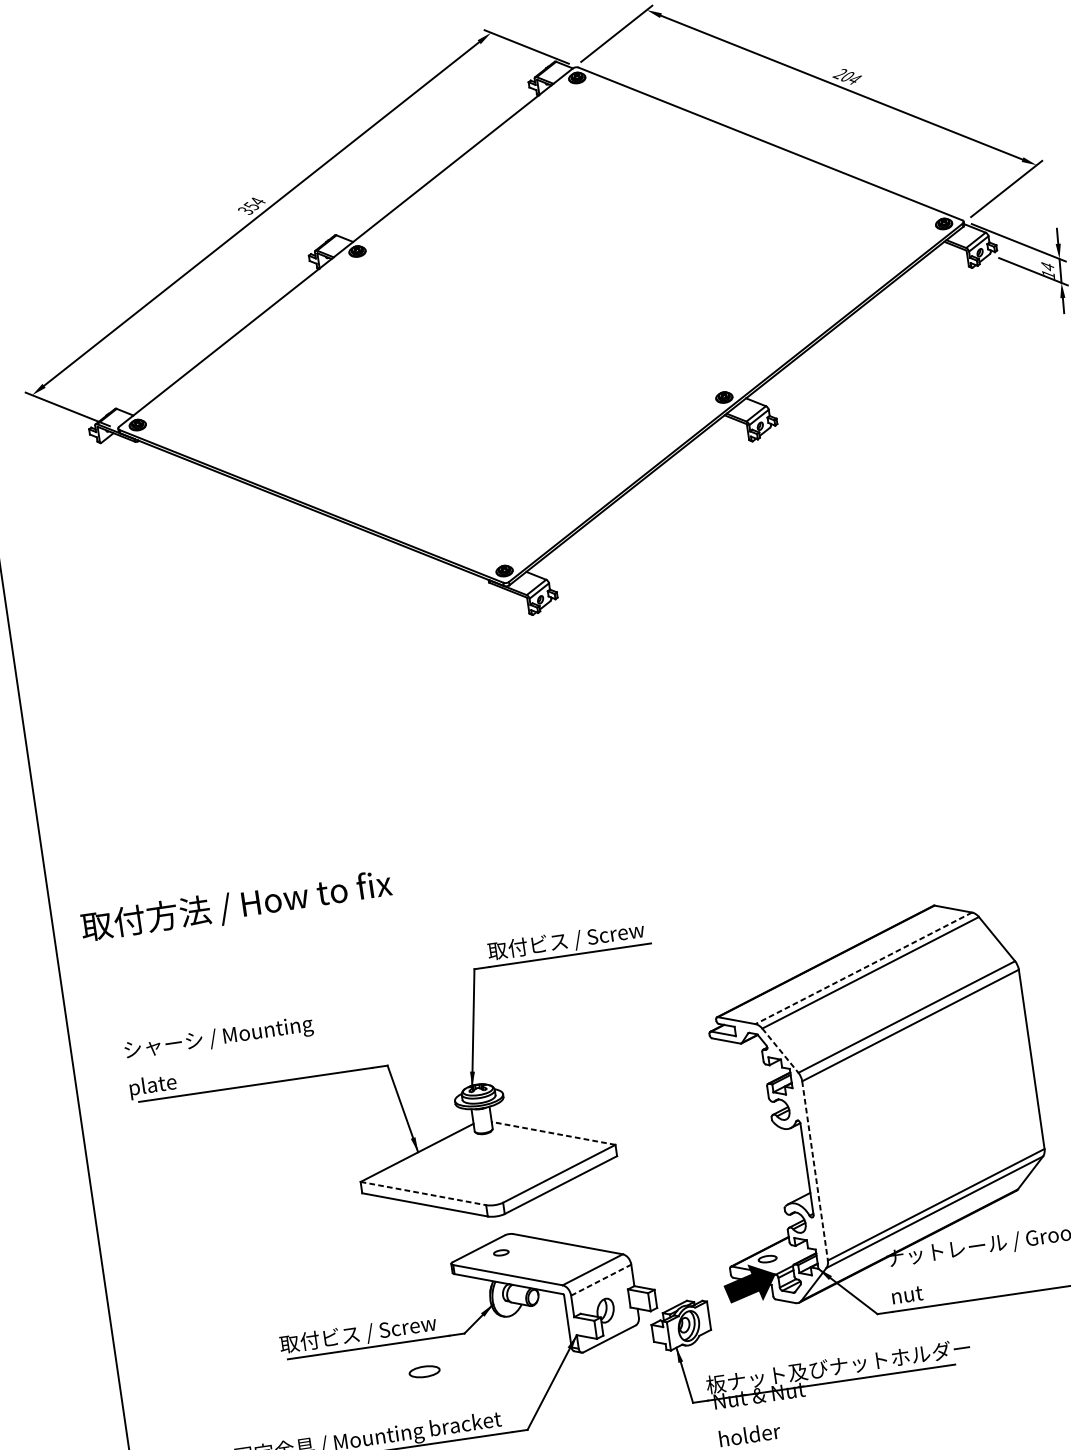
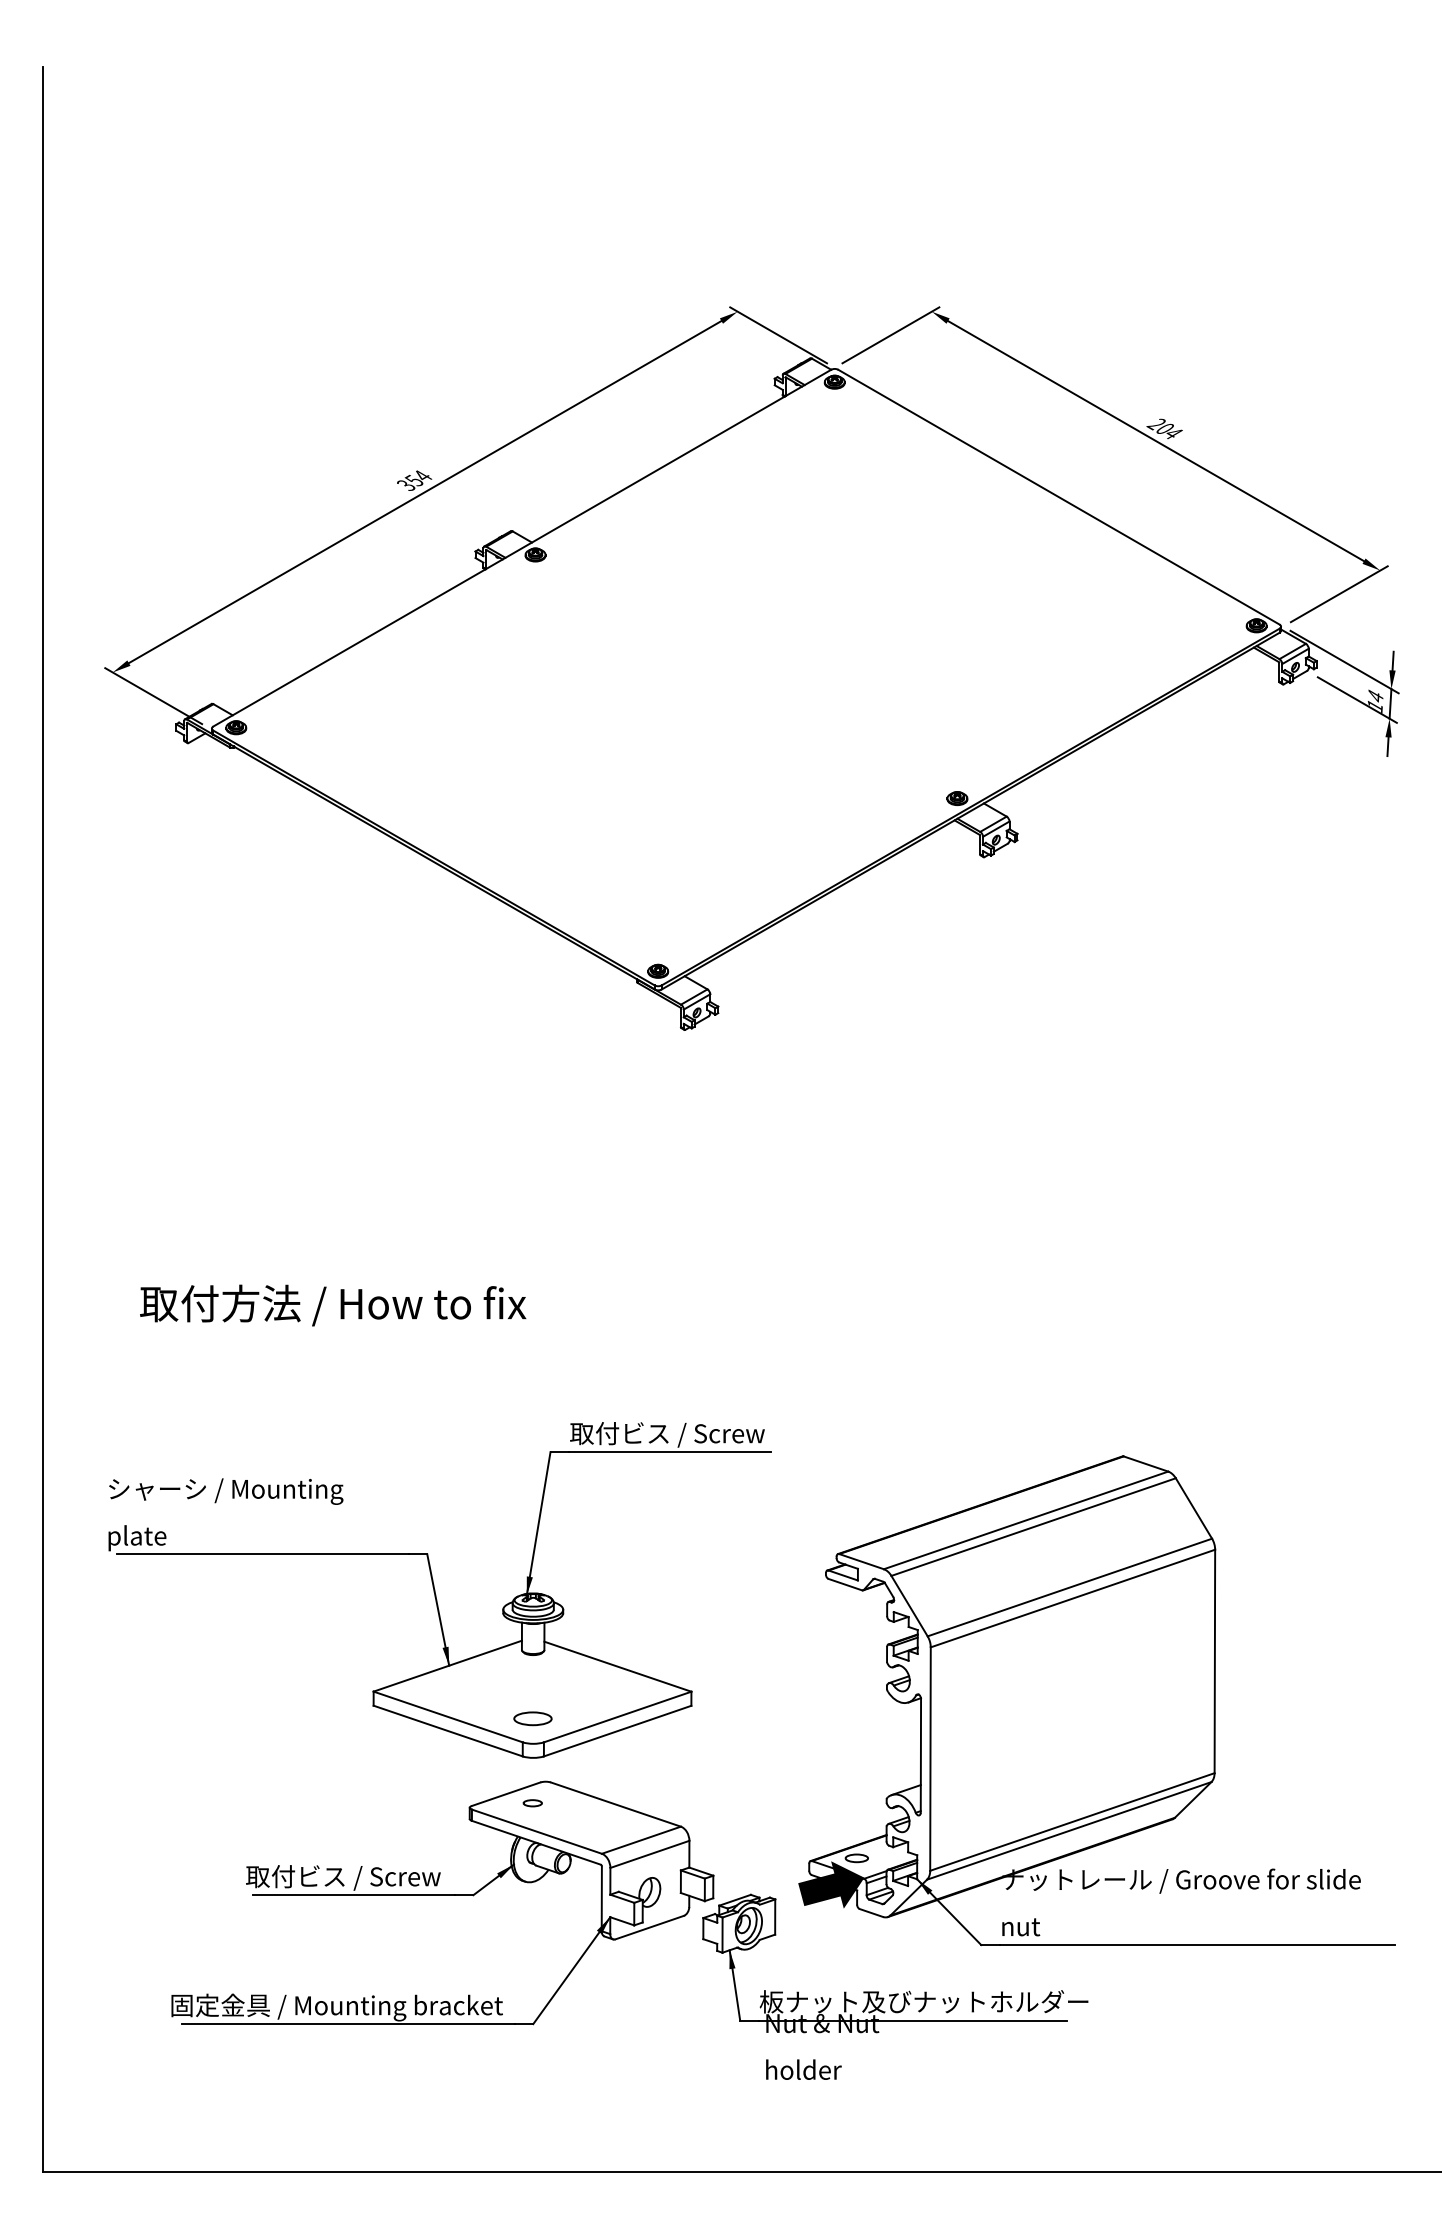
text: (236, 906) -> (333, 1305), moved
line: (863, 968) -> (1025, 1520), dashed -> solid
line: (780, 1051) -> (909, 1606), dashed -> solid
line: (553, 1133) -> (617, 1666), dashed -> solid
line: (815, 1171) -> (930, 1759), dashed -> solid
line: (423, 1193) -> (448, 1716), dashed -> solid
line: (600, 1280) -> (649, 1854), dashed -> solid
part: (424, 1371) -> (532, 1718), moved

